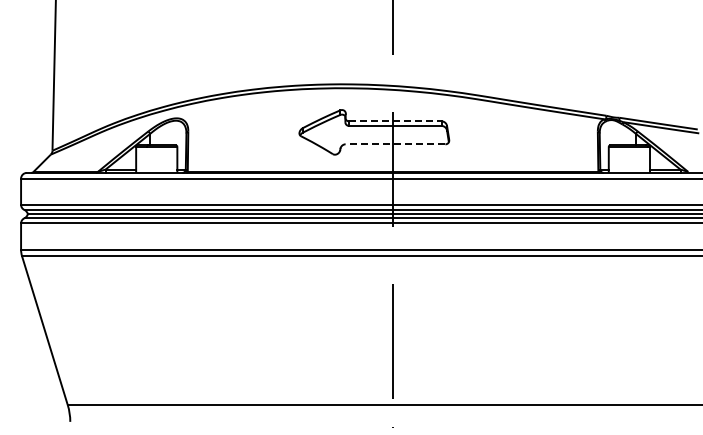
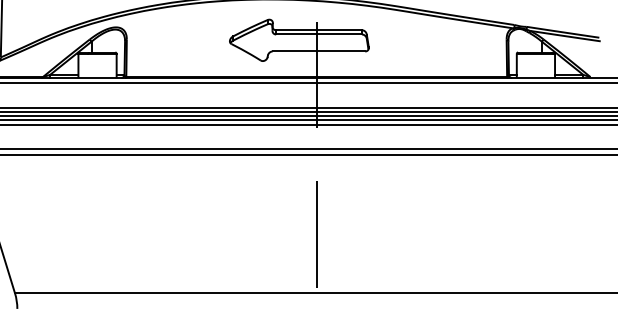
line: (396, 121) -> (319, 30), dashed -> solid
line: (395, 144) -> (318, 51), dashed -> solid

